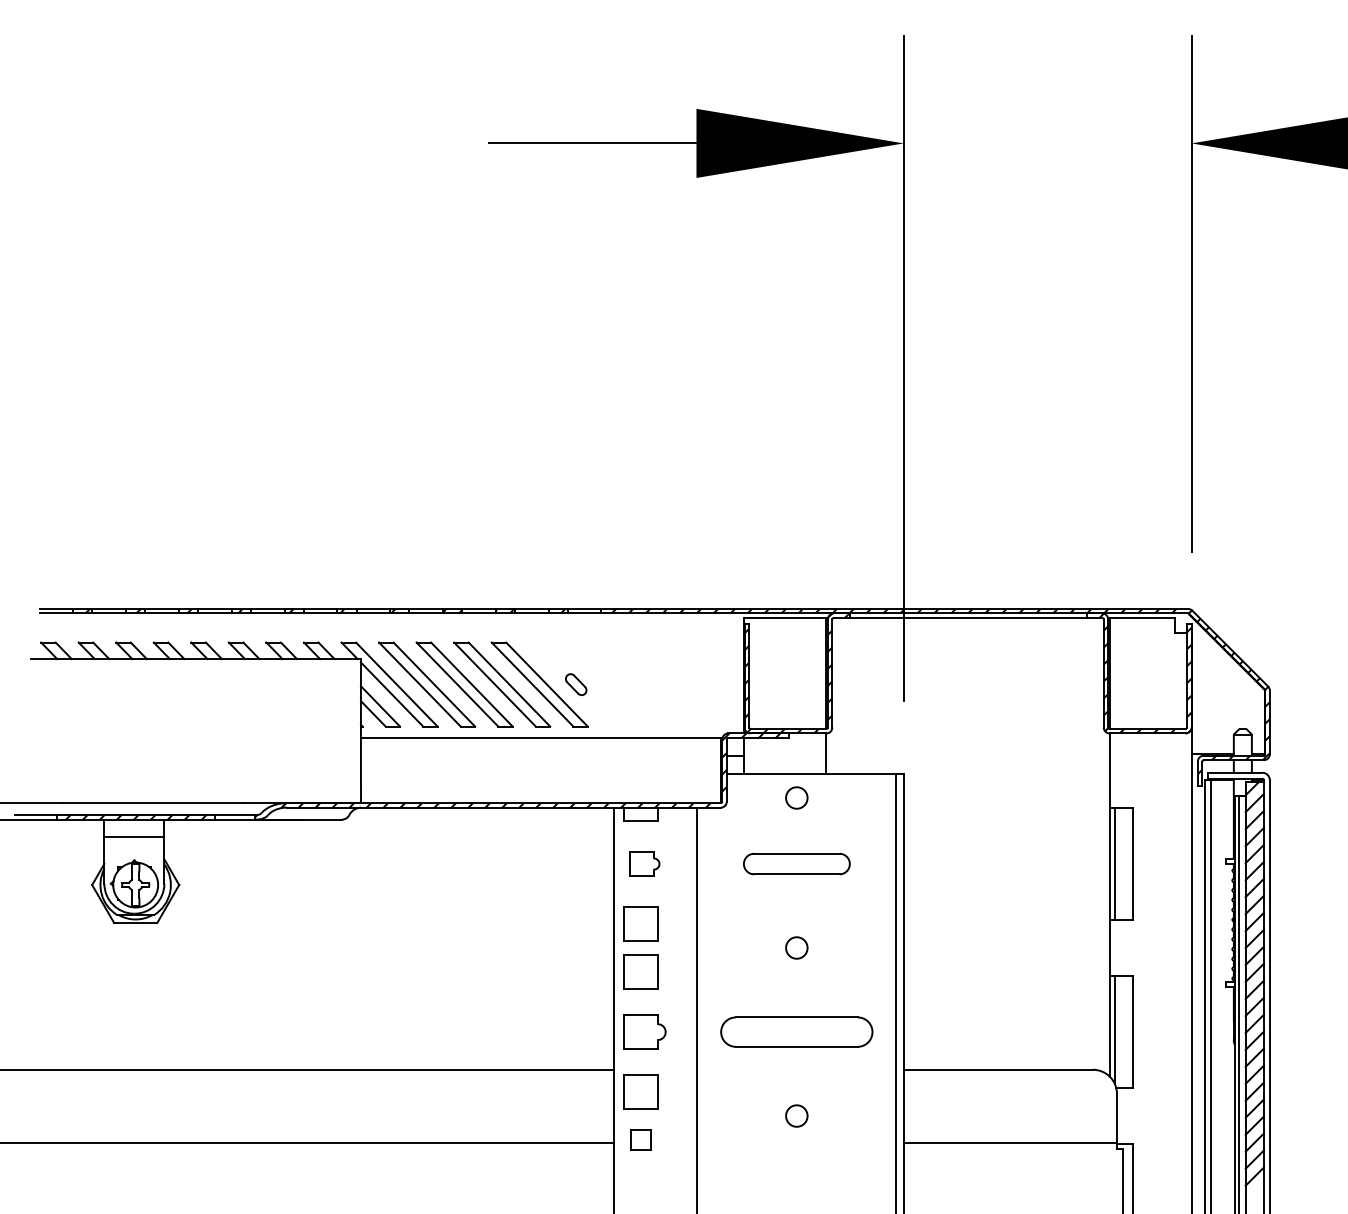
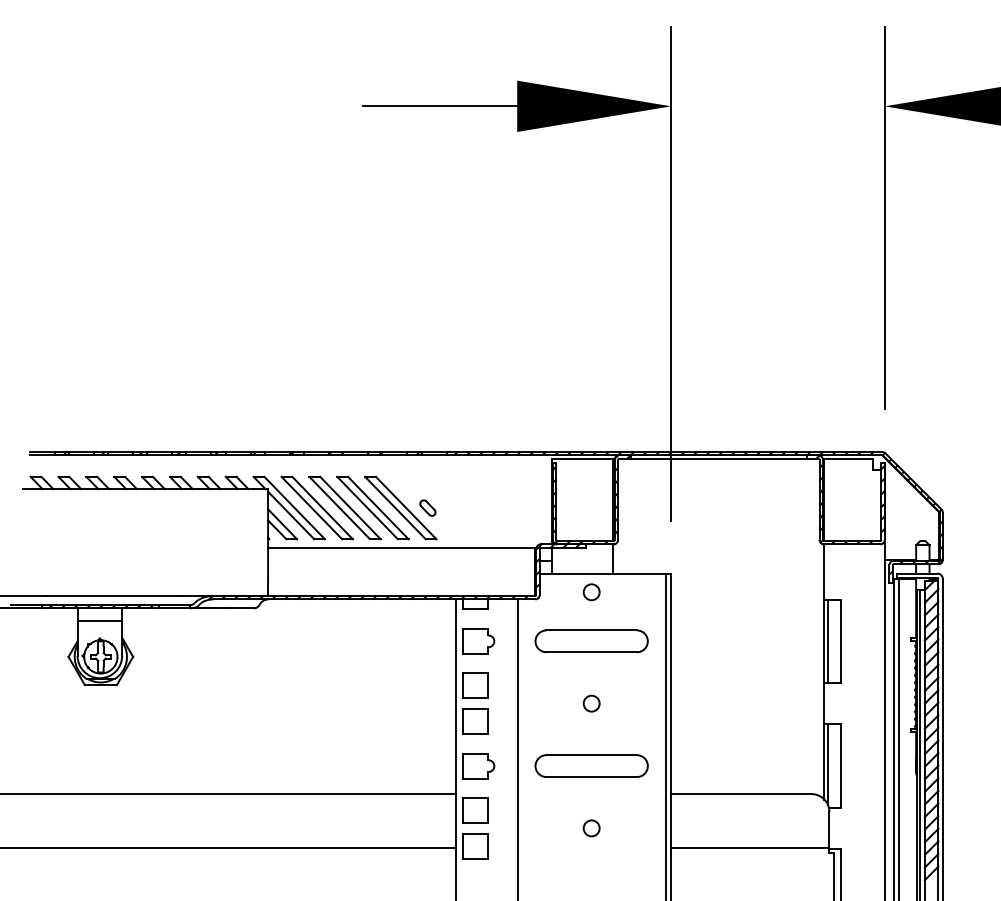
part: (644, 863) -> (478, 640), size x1.43
part: (796, 863) -> (591, 640), size x1.43
part: (640, 1139) -> (475, 845), size x1.67

